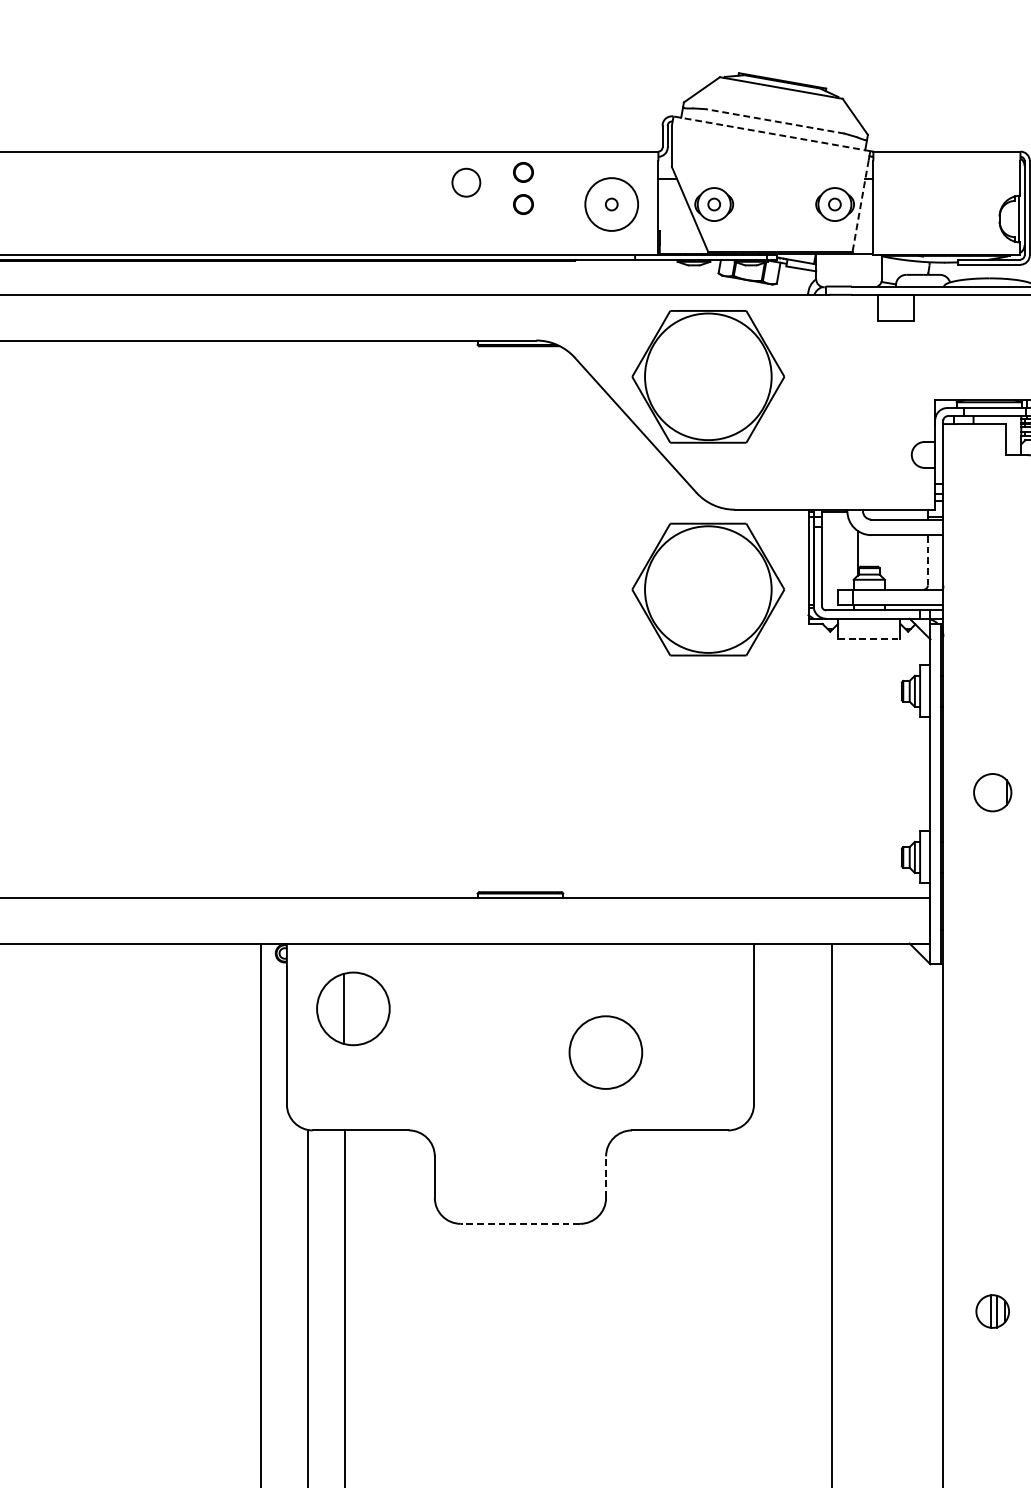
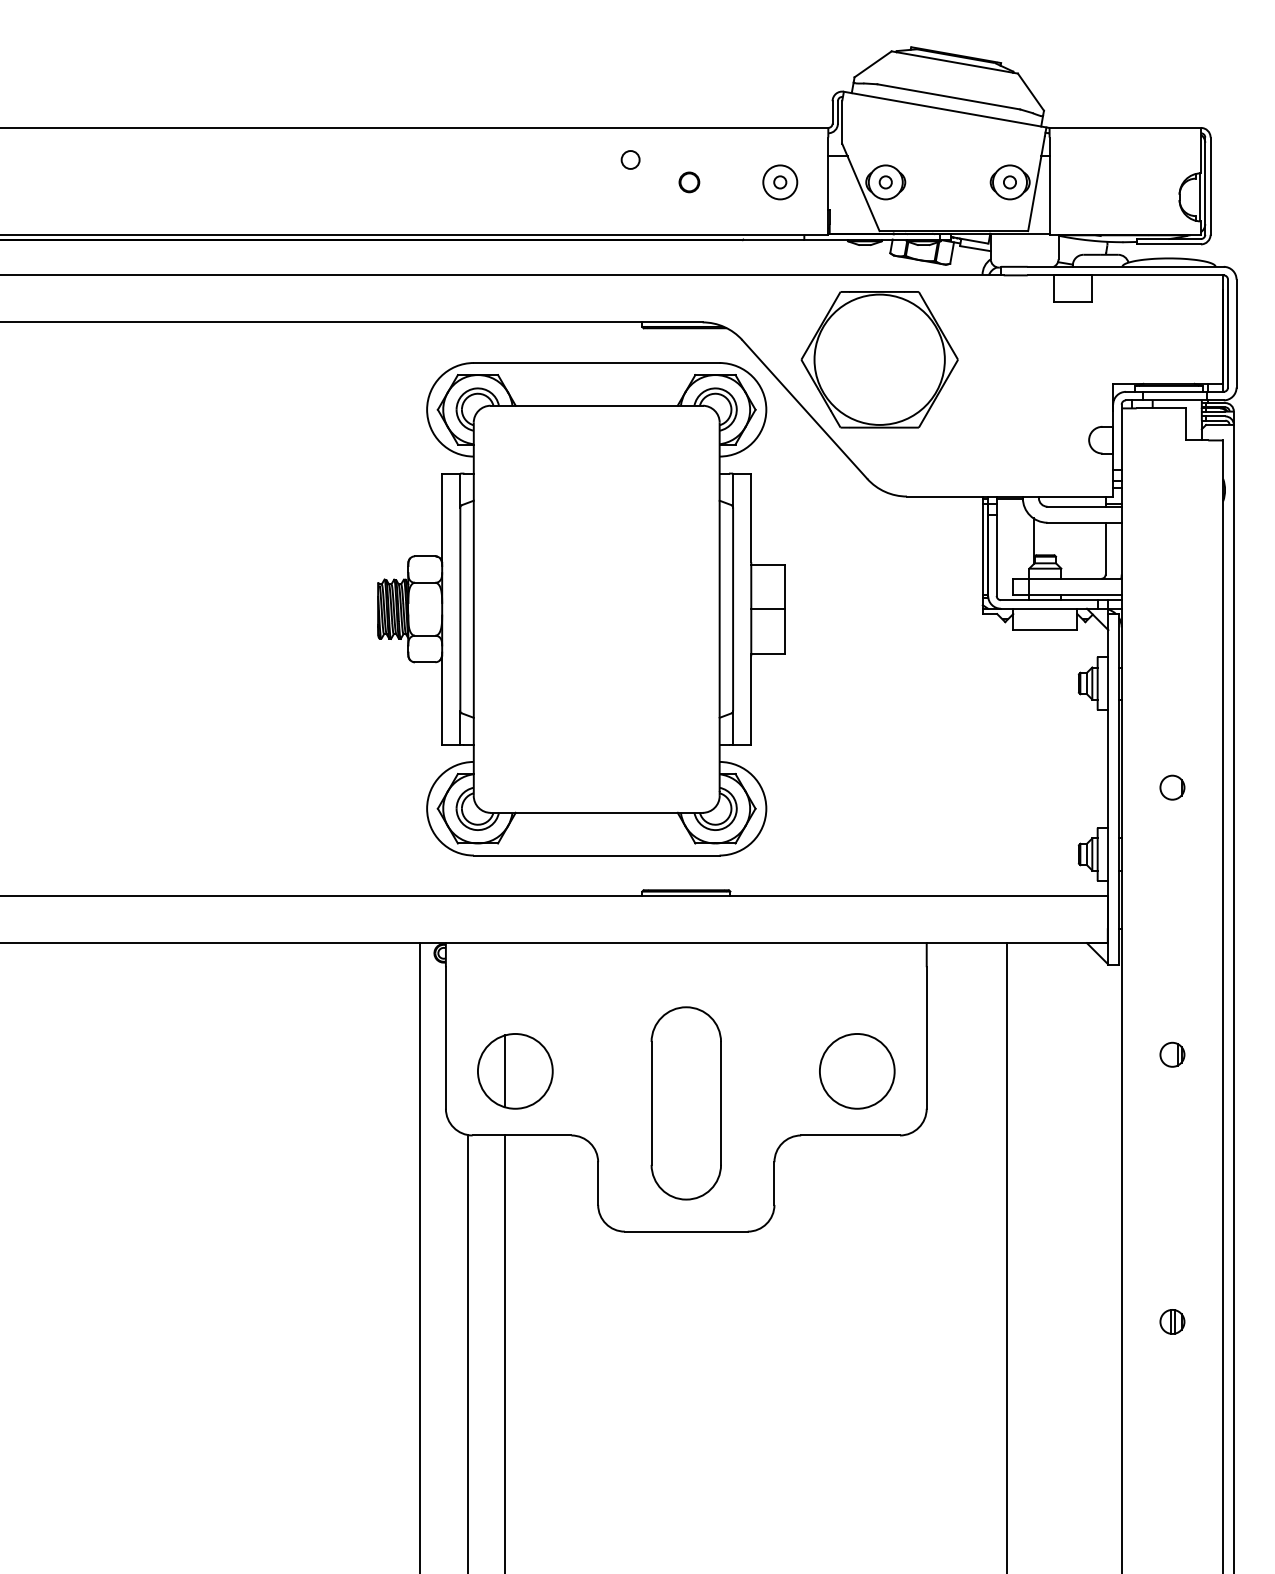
line: (775, 121) -> (948, 96), dashed -> solid
line: (772, 133) -> (945, 109), dashed -> solid
part: (523, 172) -> (689, 149), removed
circle: (466, 182) -> (630, 159), size x0.62
circle: (611, 204) -> (780, 182), size x0.62
line: (860, 206) -> (1036, 184), dashed -> solid
line: (927, 560) -> (1105, 548), dashed -> solid
part: (708, 589) -> (879, 578), removed
part: (418, 619) -> (581, 609), added
line: (869, 639) -> (1045, 630), dashed -> solid
circle: (992, 792) -> (1172, 787), size x0.62
part: (353, 1009) -> (515, 1071), moved
part: (992, 1051) -> (1172, 1054), added
circle: (606, 1052) -> (857, 1071), moved
part: (519, 1099) -> (685, 1103), added
line: (606, 1177) -> (774, 1183), dashed -> solid
line: (519, 1223) -> (685, 1231), dashed -> solid
part: (992, 1311) -> (1172, 1321), size x0.71

